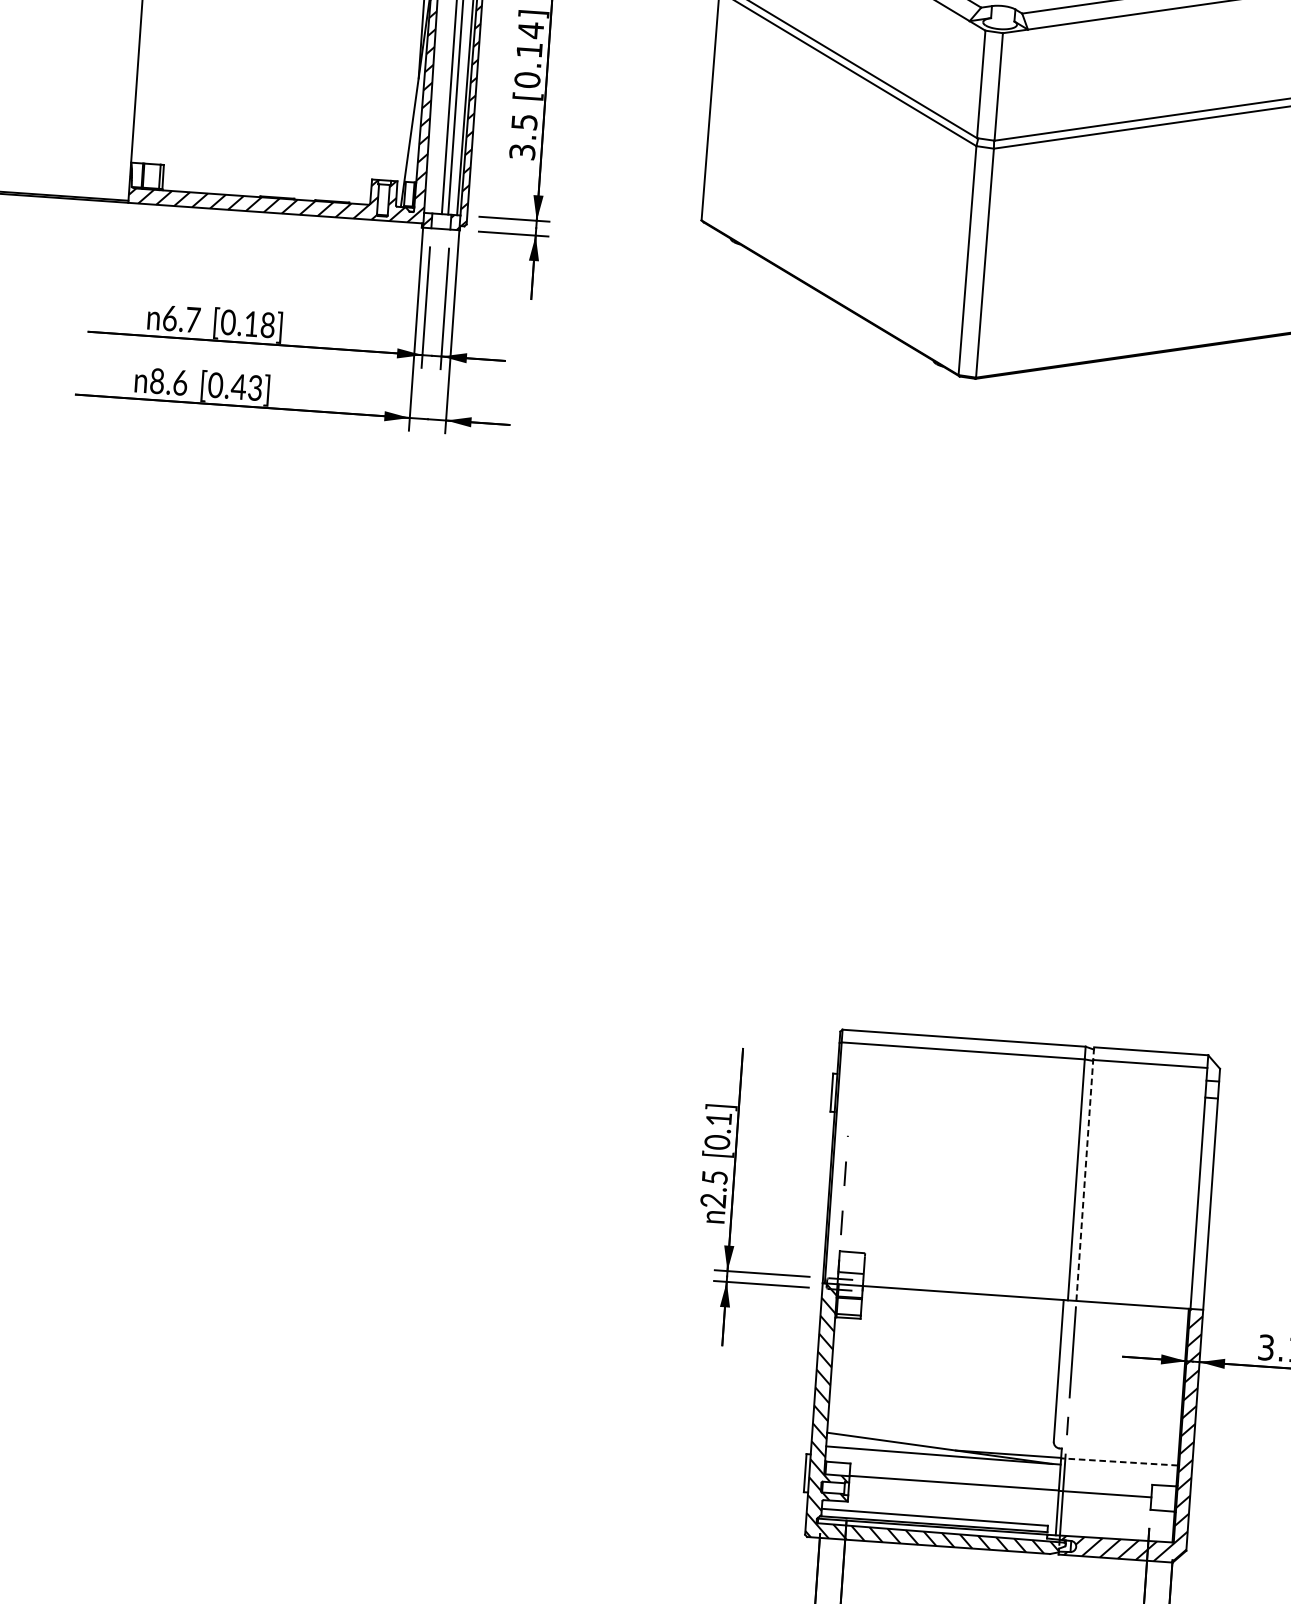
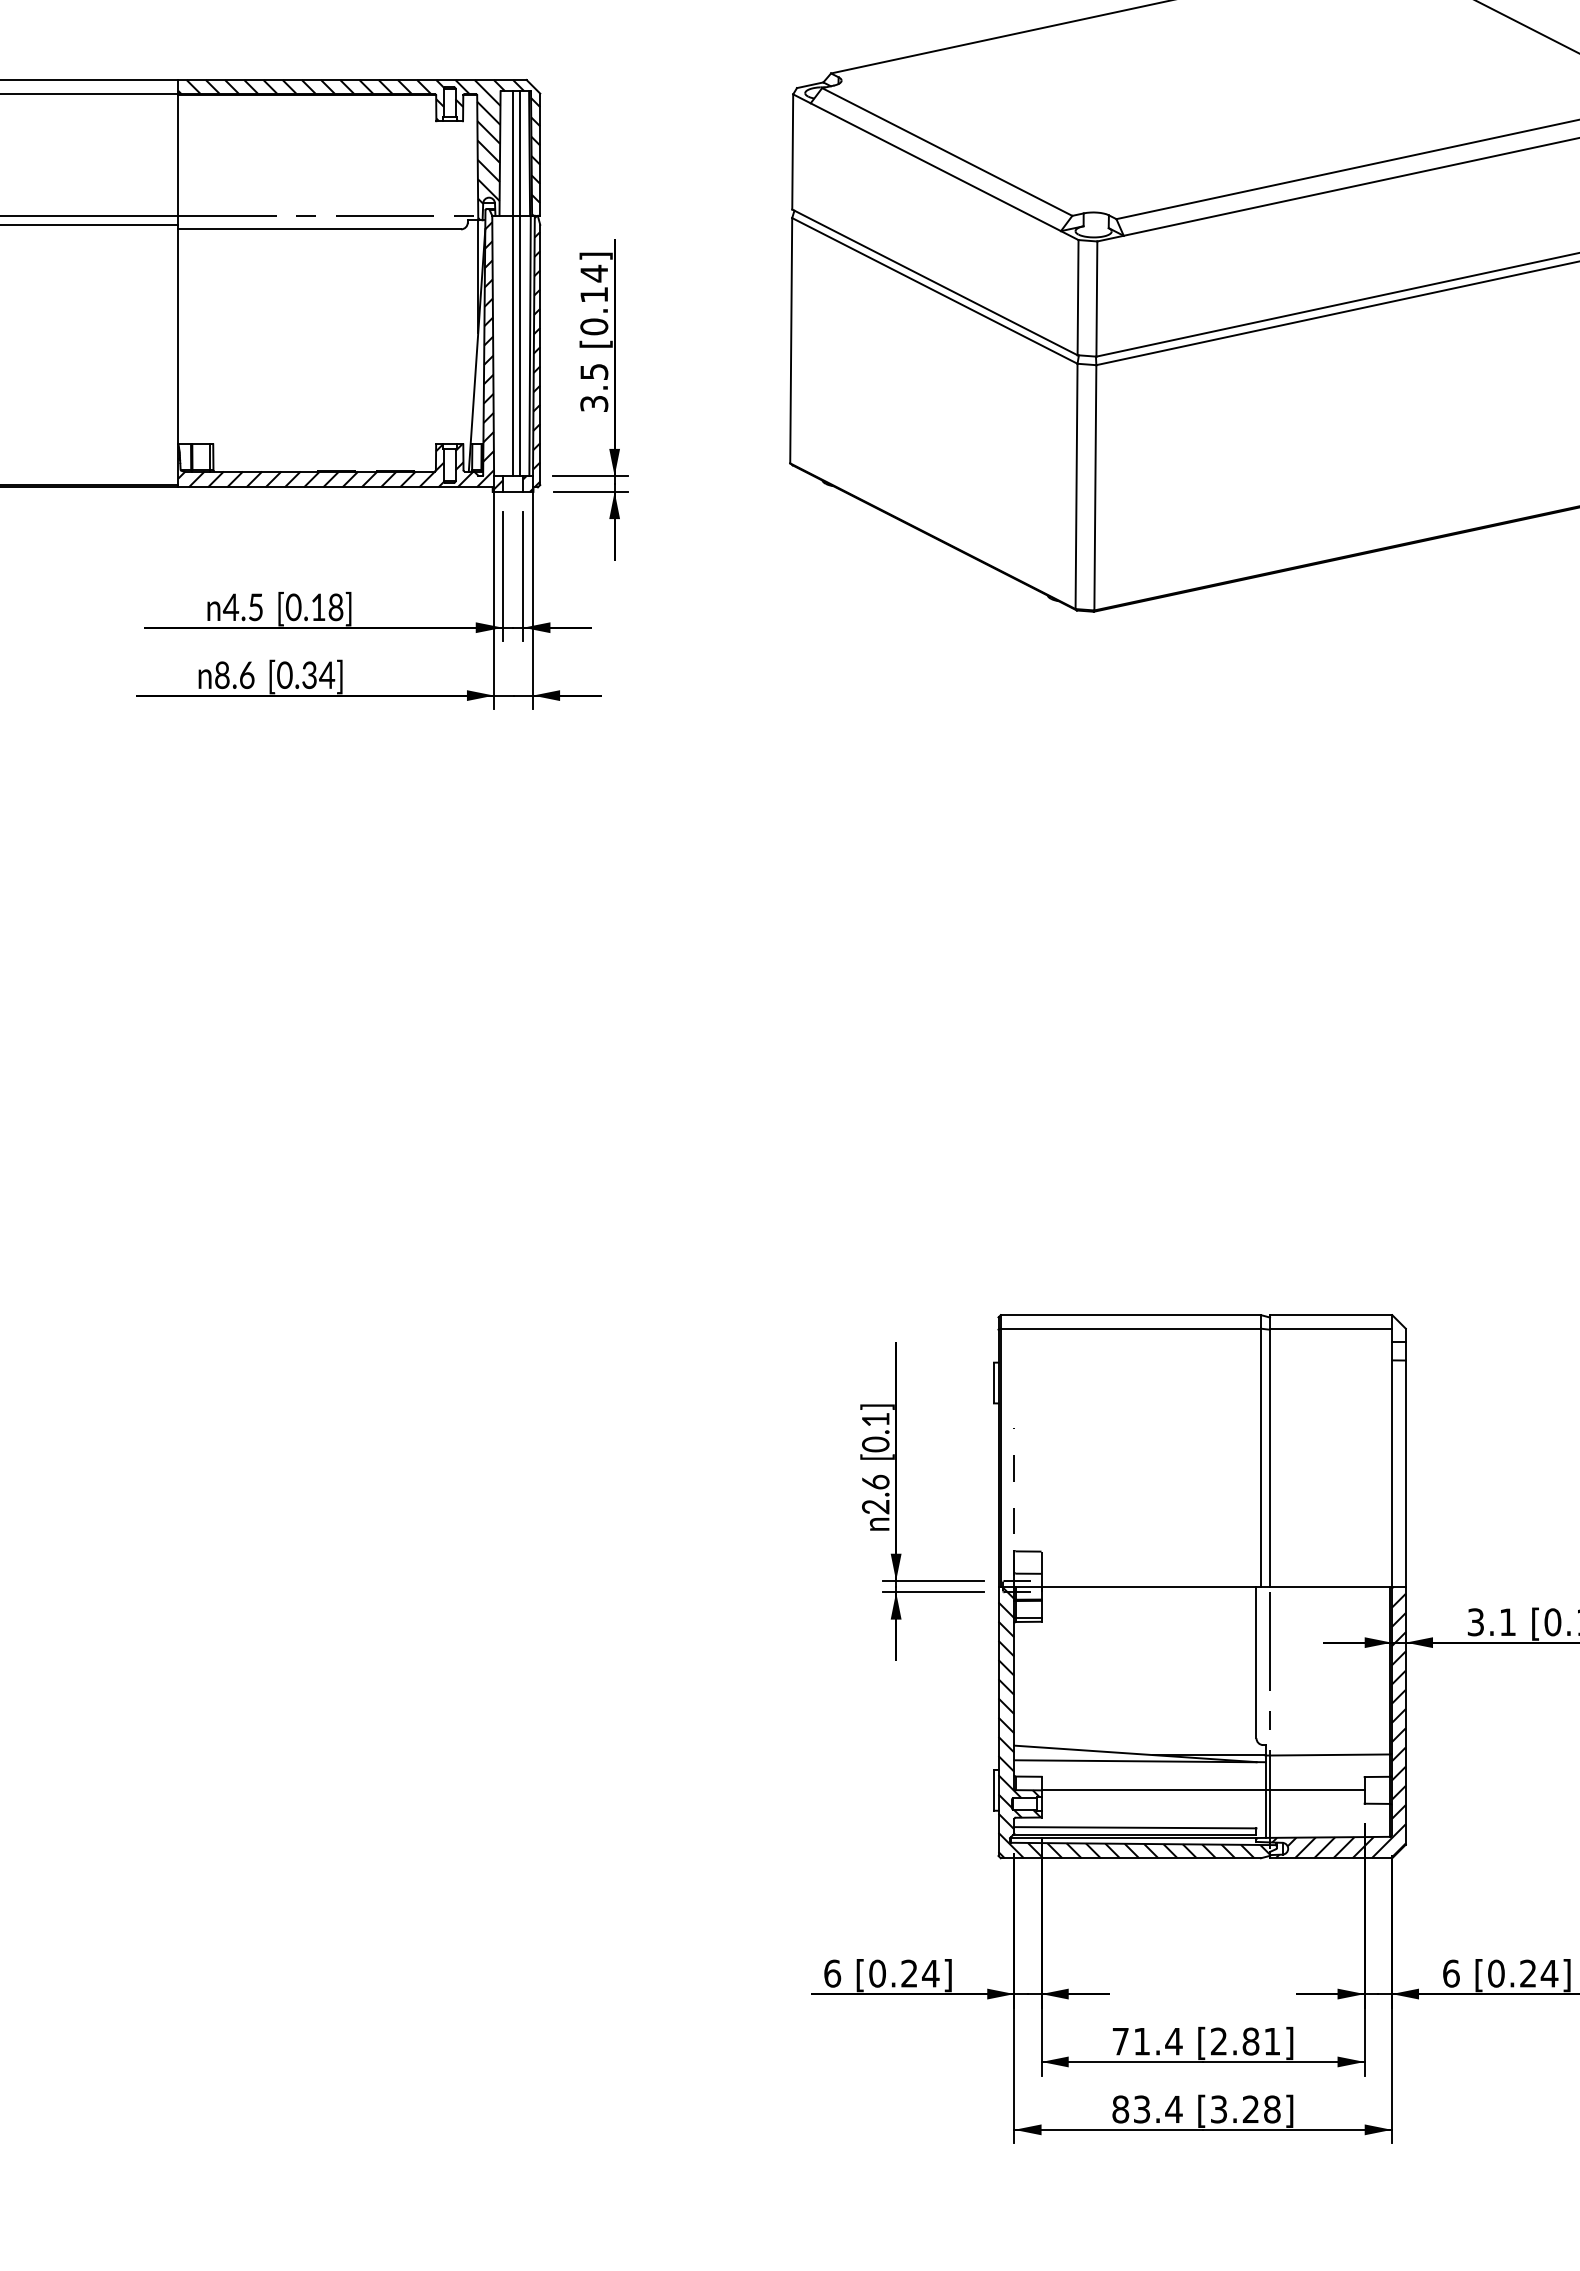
text: (180, 319) -> (242, 607), 6.7 -> 4.5
text: (247, 387) -> (318, 675), [0.43] -> [0.34]
line: (1085, 1173) -> (1270, 1450), dashed -> solid
text: (714, 1176) -> (875, 1481), 2.5 -> 2.6
line: (1119, 1462) -> (1327, 1755), dashed -> solid

